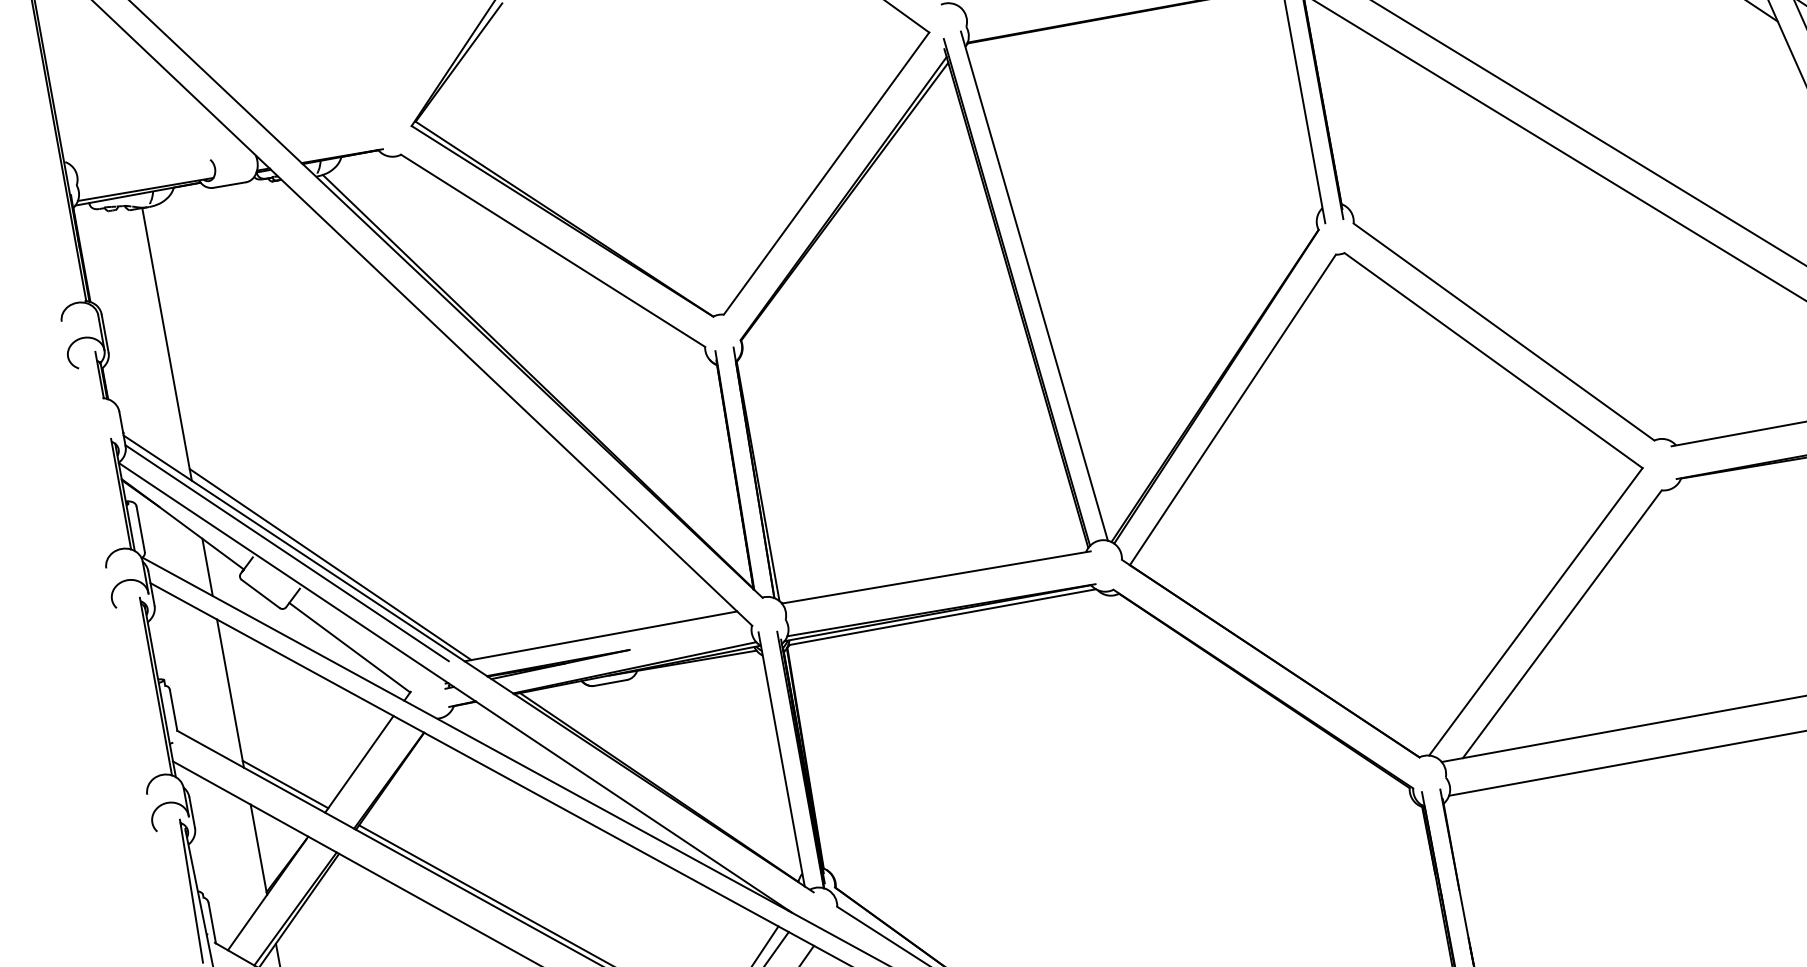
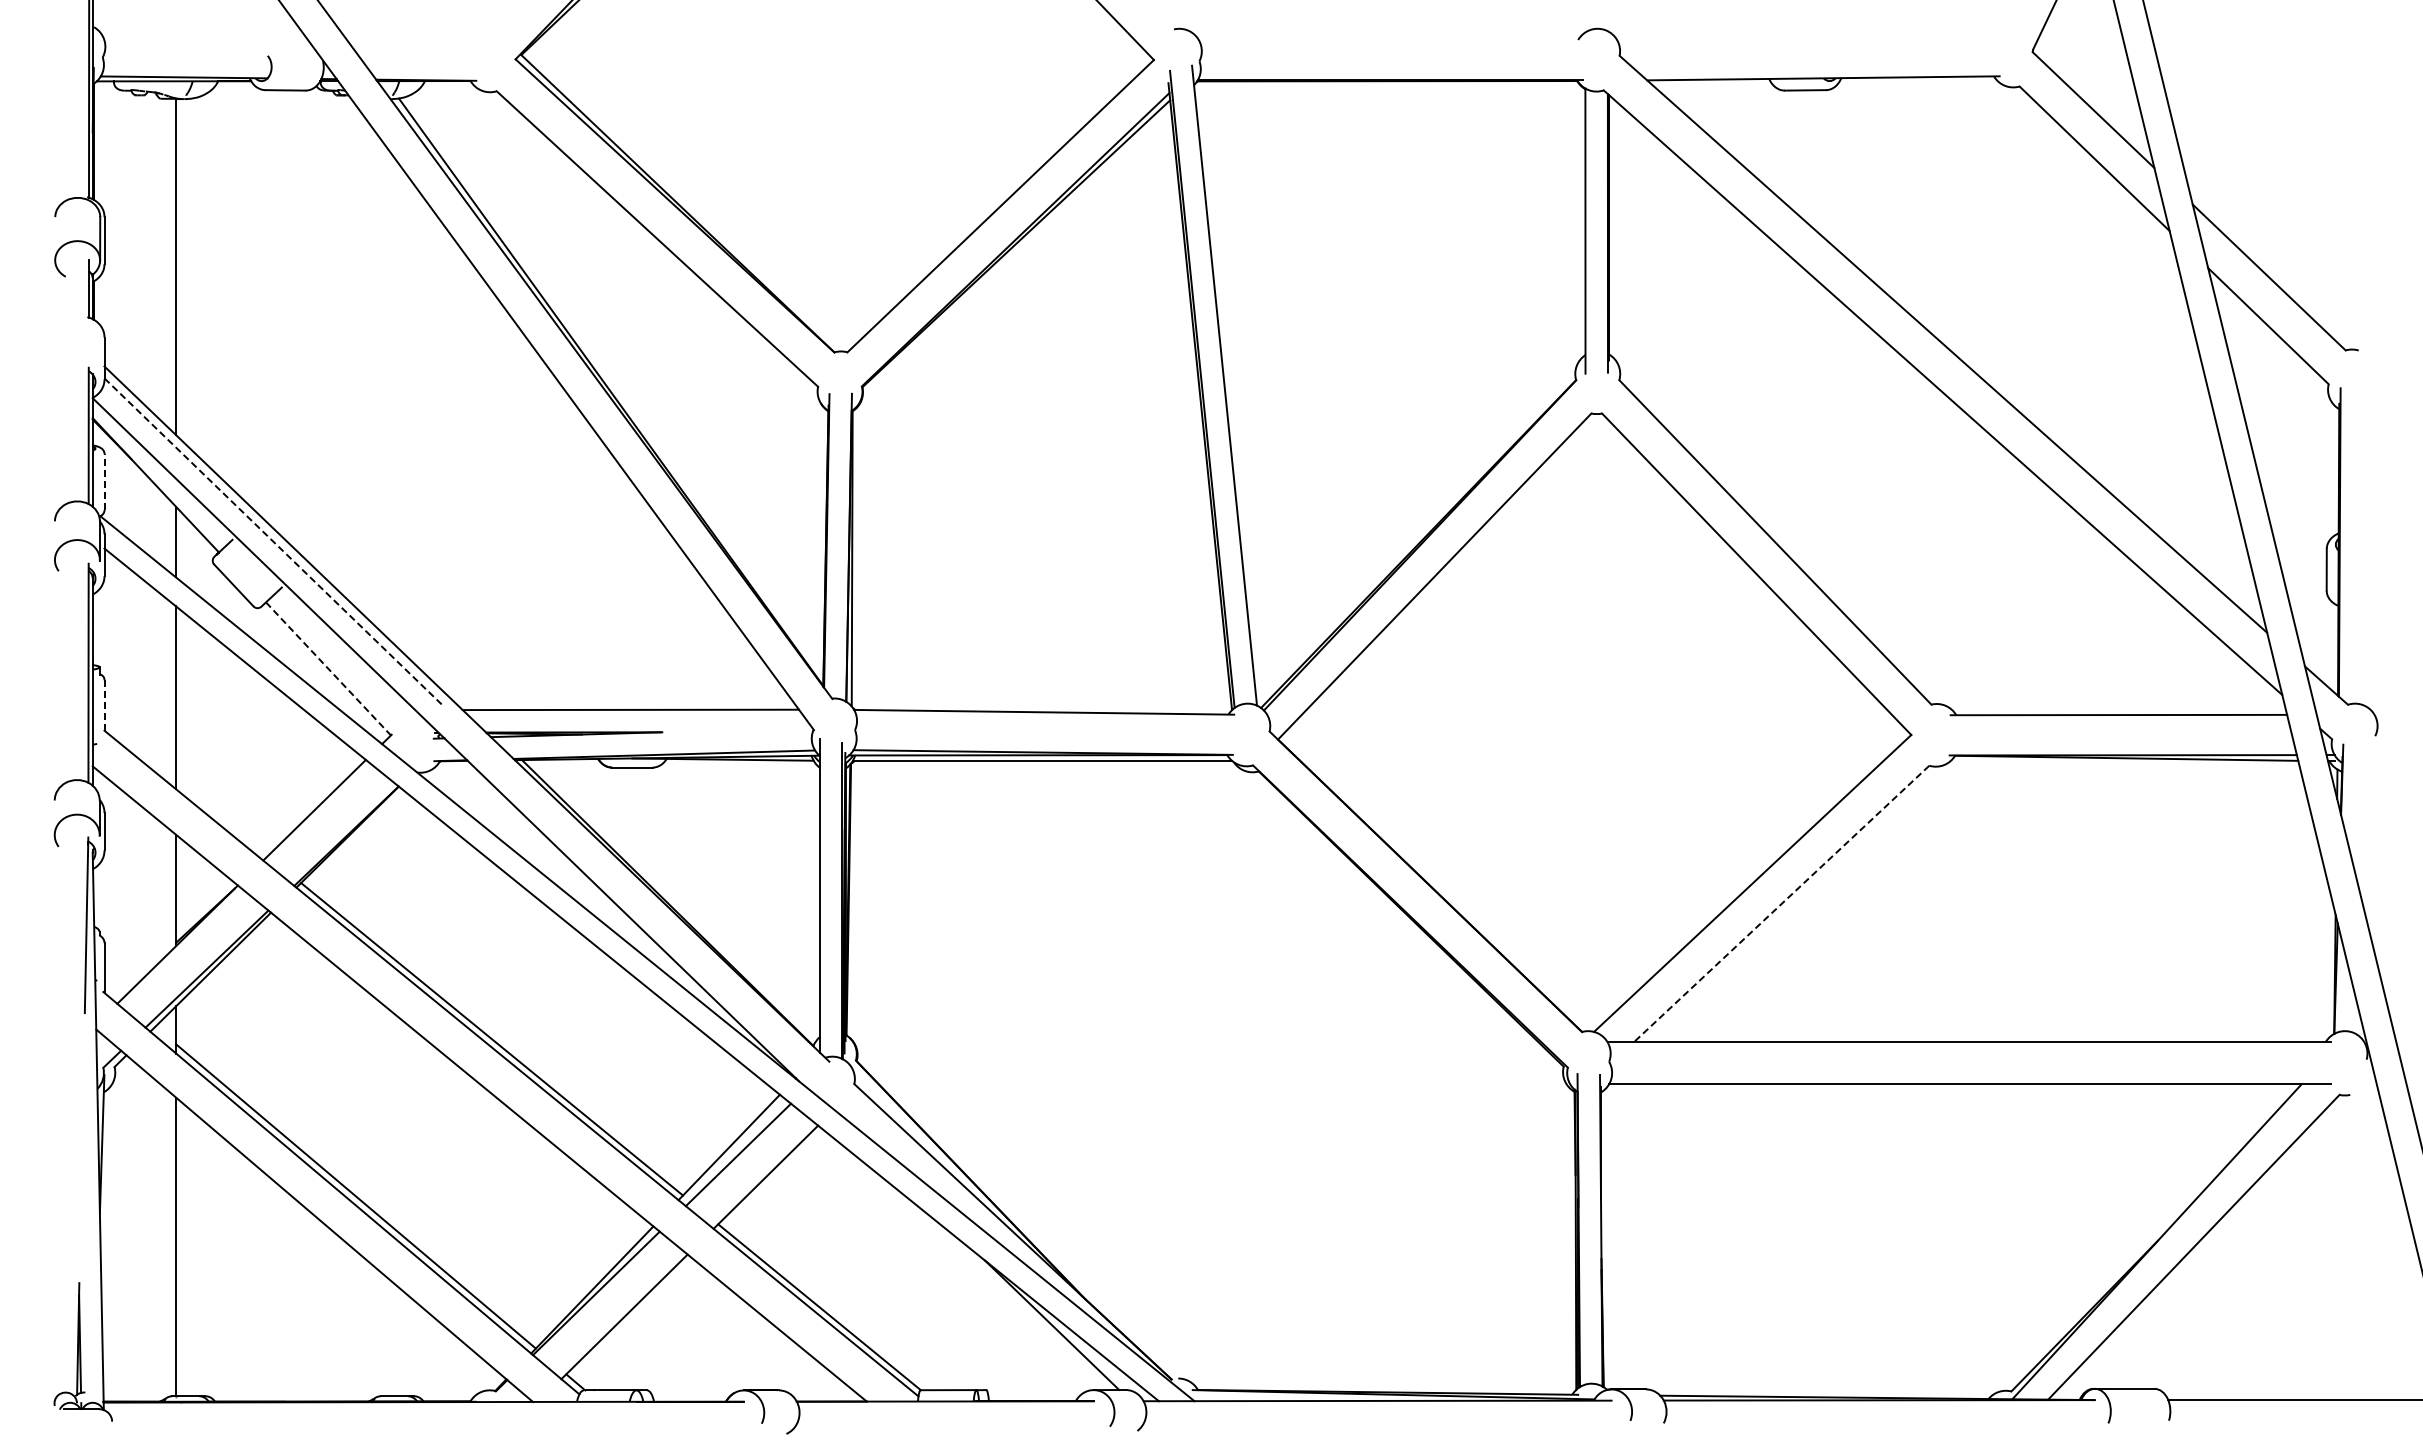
line: (140, 529) -> (104, 482), solid -> dashed
line: (287, 553) -> (274, 542), solid -> dashed
line: (330, 564) -> (323, 565), removed
line: (1562, 624) -> (1781, 904), solid -> dashed
line: (349, 648) -> (328, 669), solid -> dashed
line: (173, 710) -> (104, 705), solid -> dashed
line: (285, 783) -> (222, 817), removed

